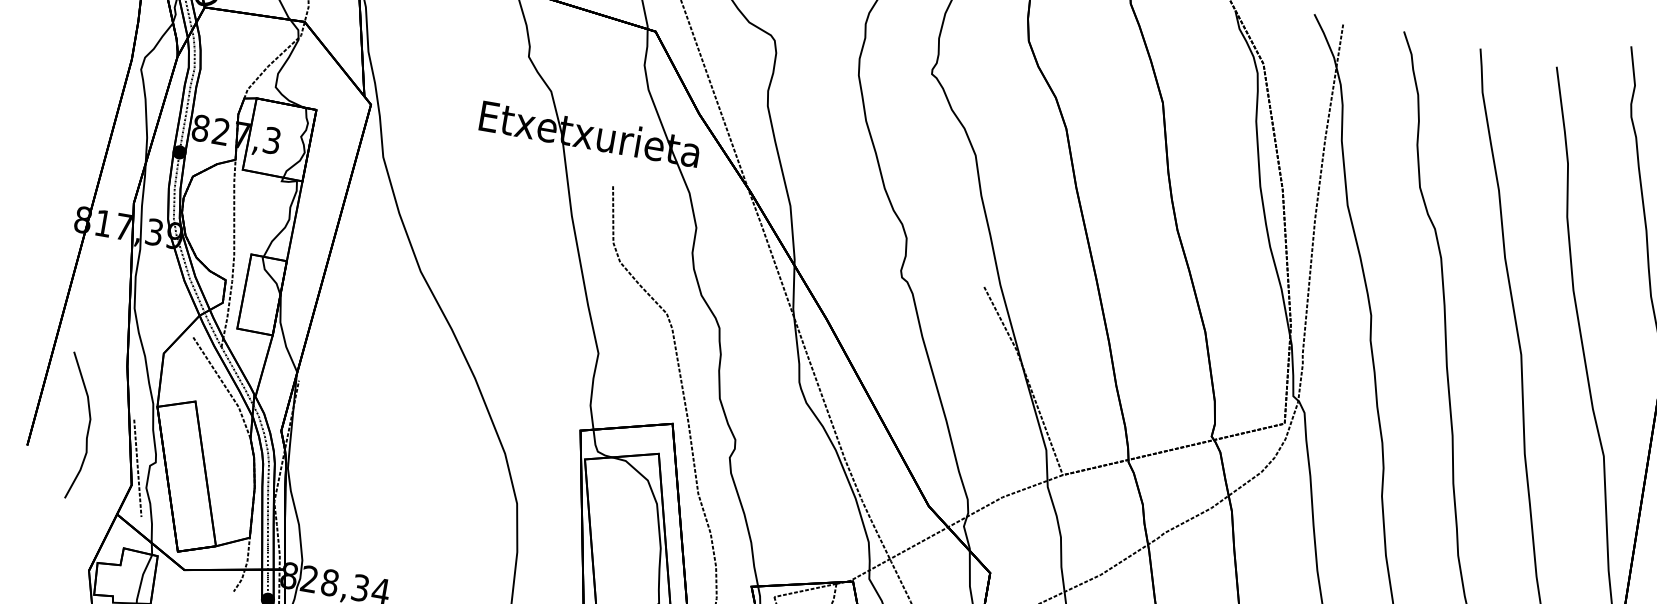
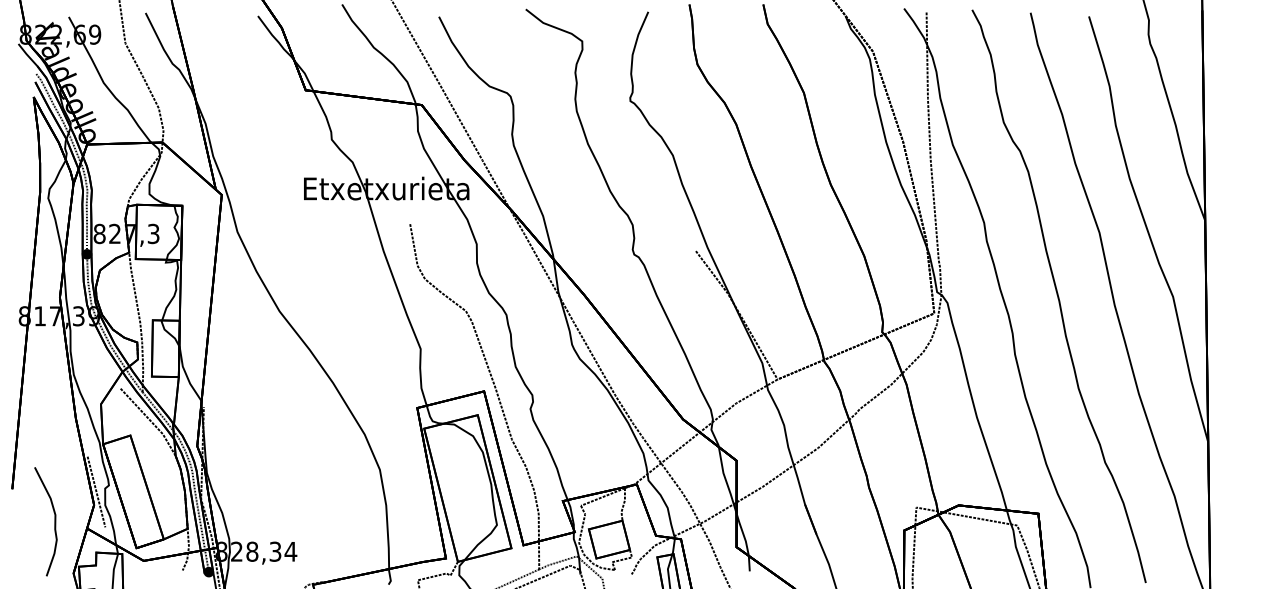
curve: (87, 427) -> (54, 521), moved

